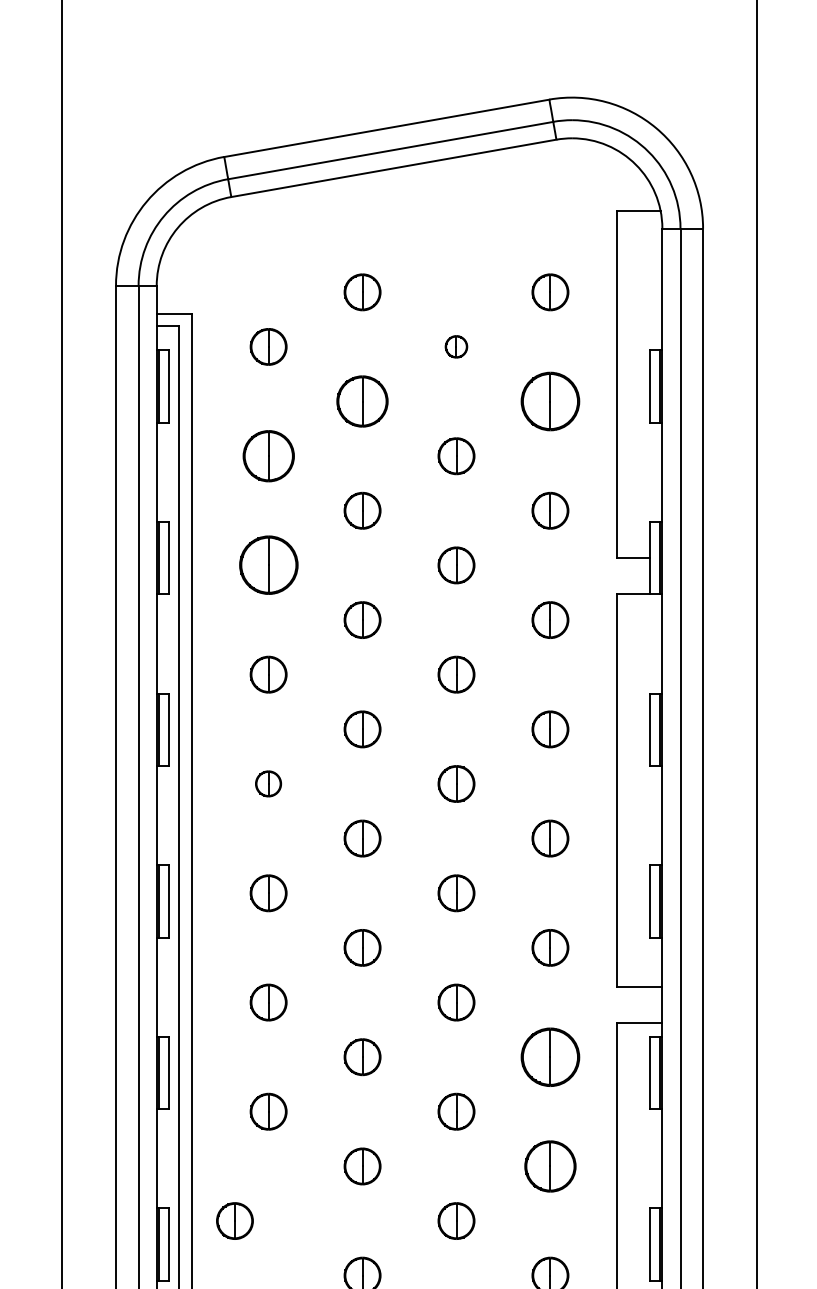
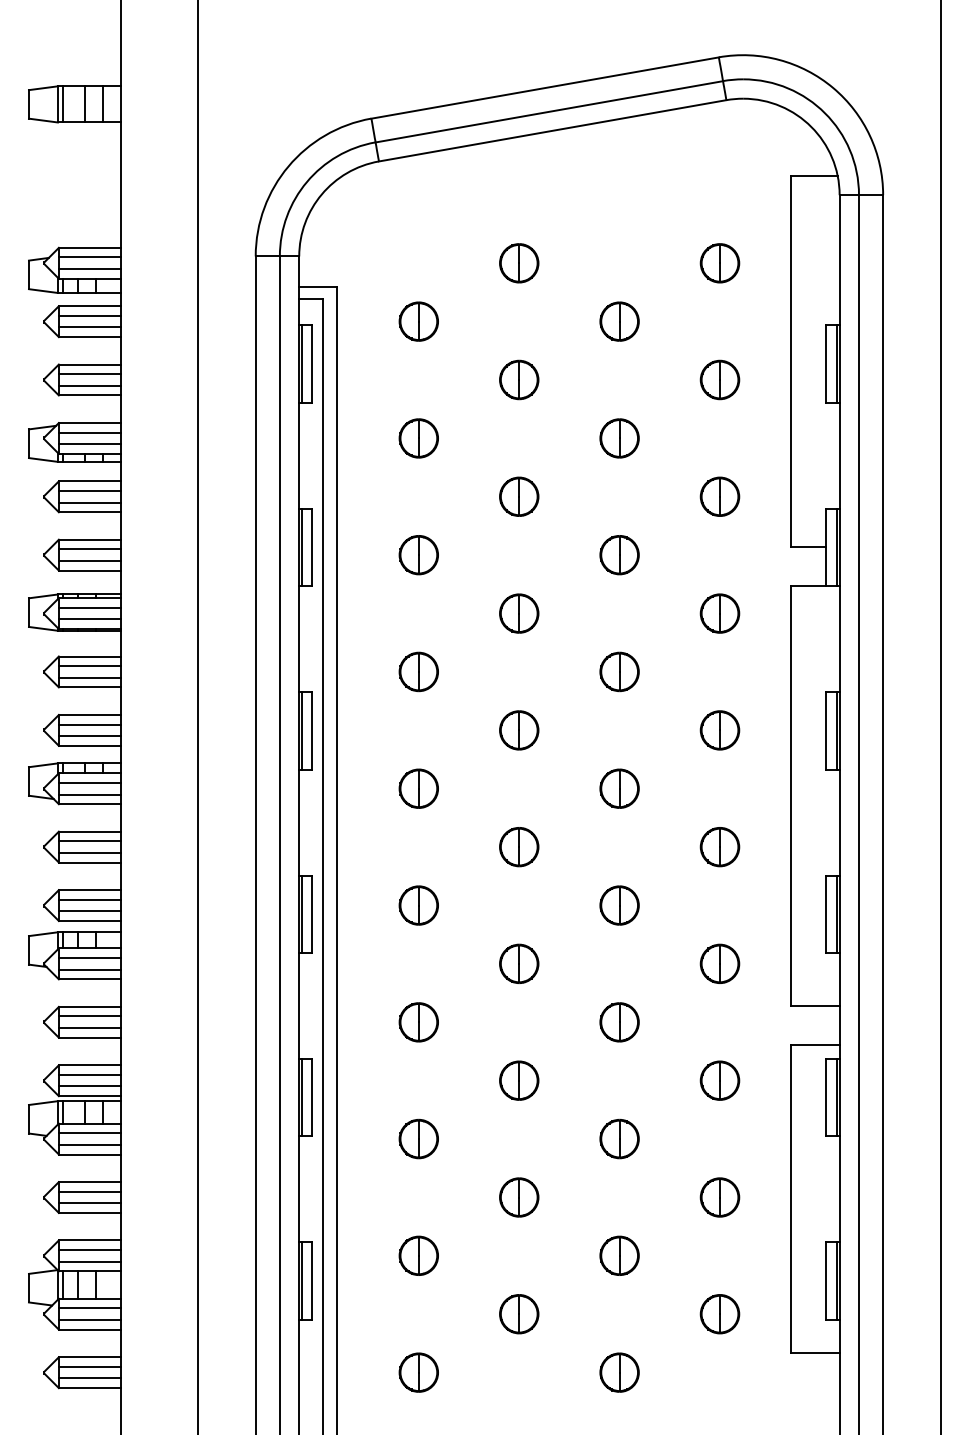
part: (456, 346) -> (619, 321), size x1.67
part: (362, 401) -> (519, 379), size x0.71
part: (549, 401) -> (719, 379), size x0.62
part: (268, 456) -> (418, 438), size x0.71
part: (268, 565) -> (418, 555), size x0.62
part: (268, 783) -> (418, 788), size x1.43
part: (549, 1056) -> (719, 1080), size x0.62
part: (549, 1166) -> (719, 1197), size x0.71
part: (234, 1220) -> (418, 1255), moved

